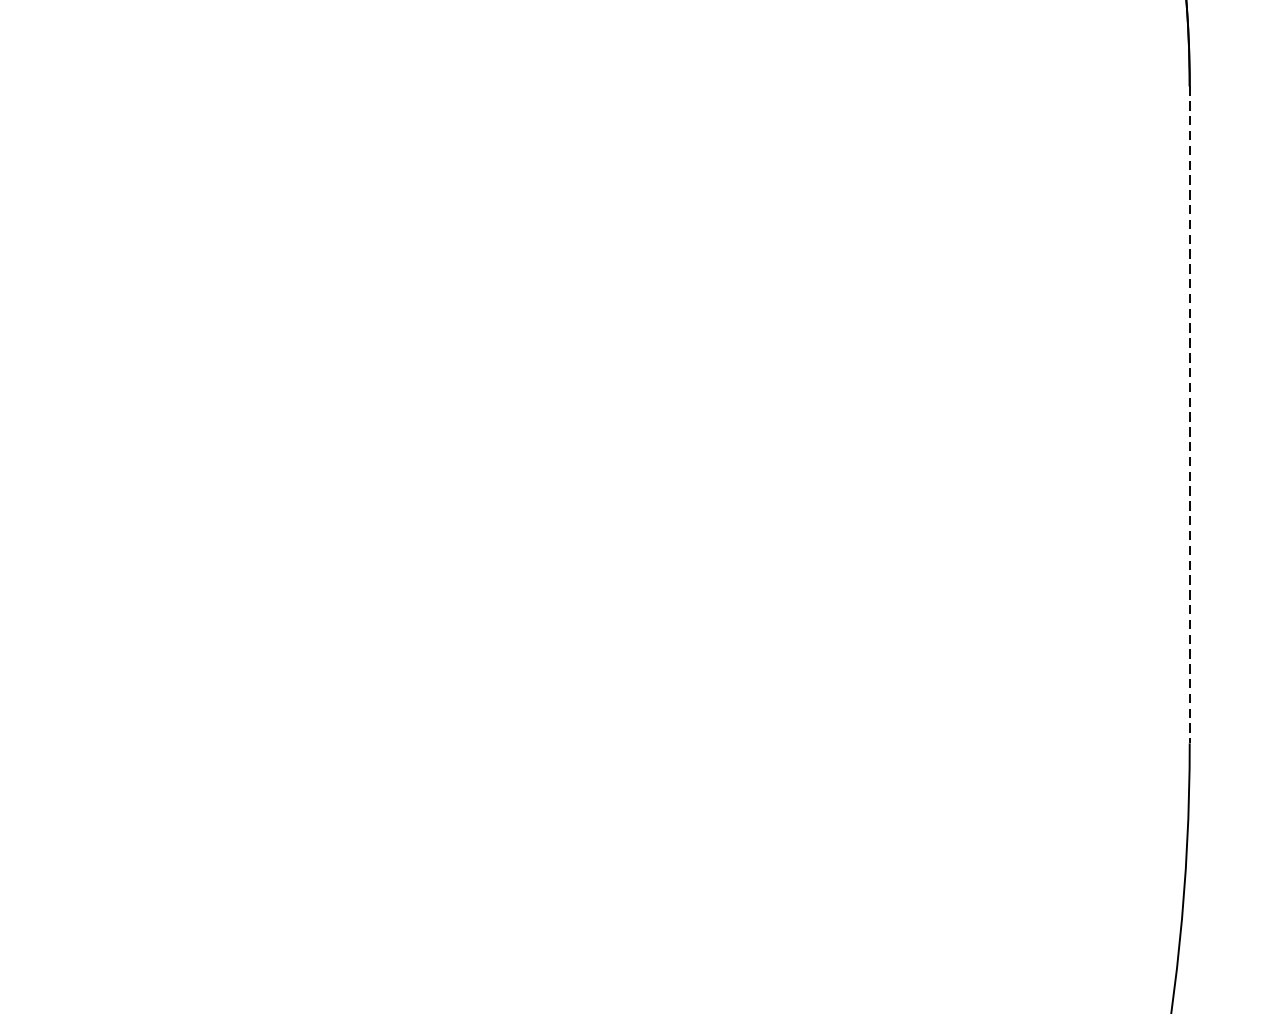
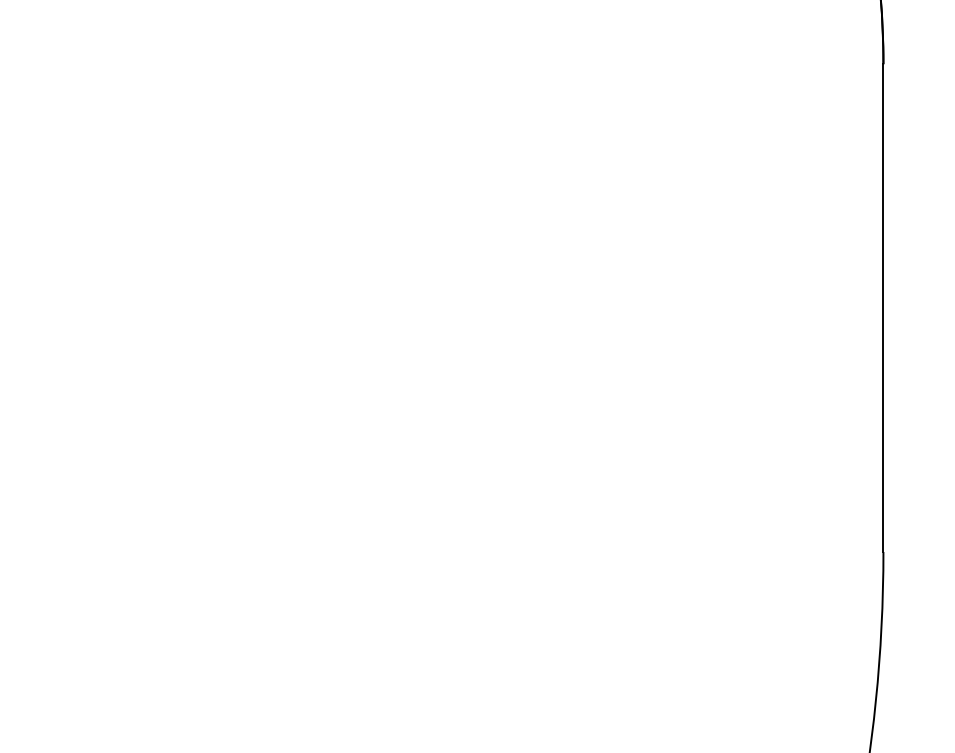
line: (1189, 415) -> (883, 308), dashed -> solid

